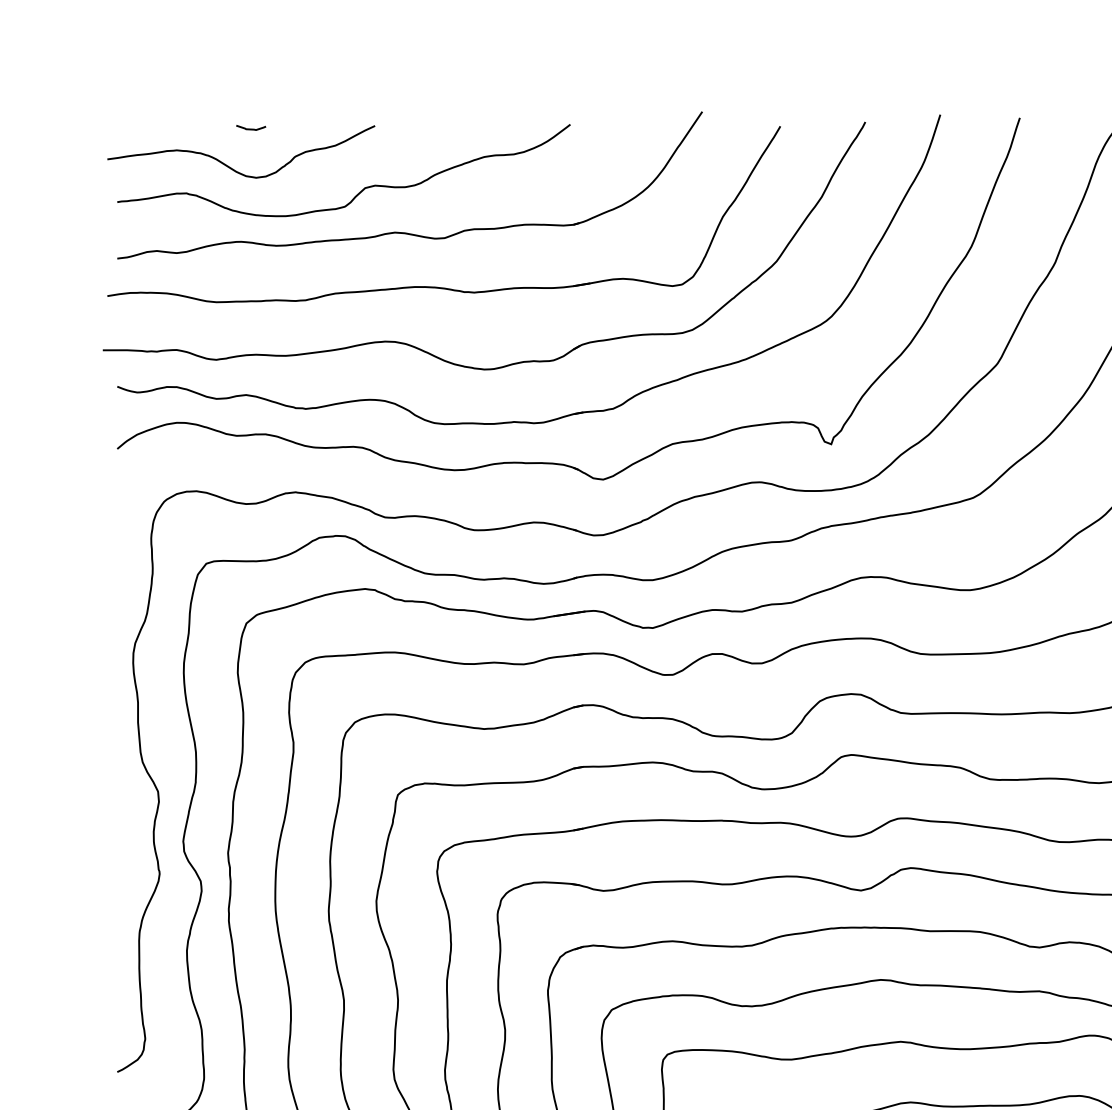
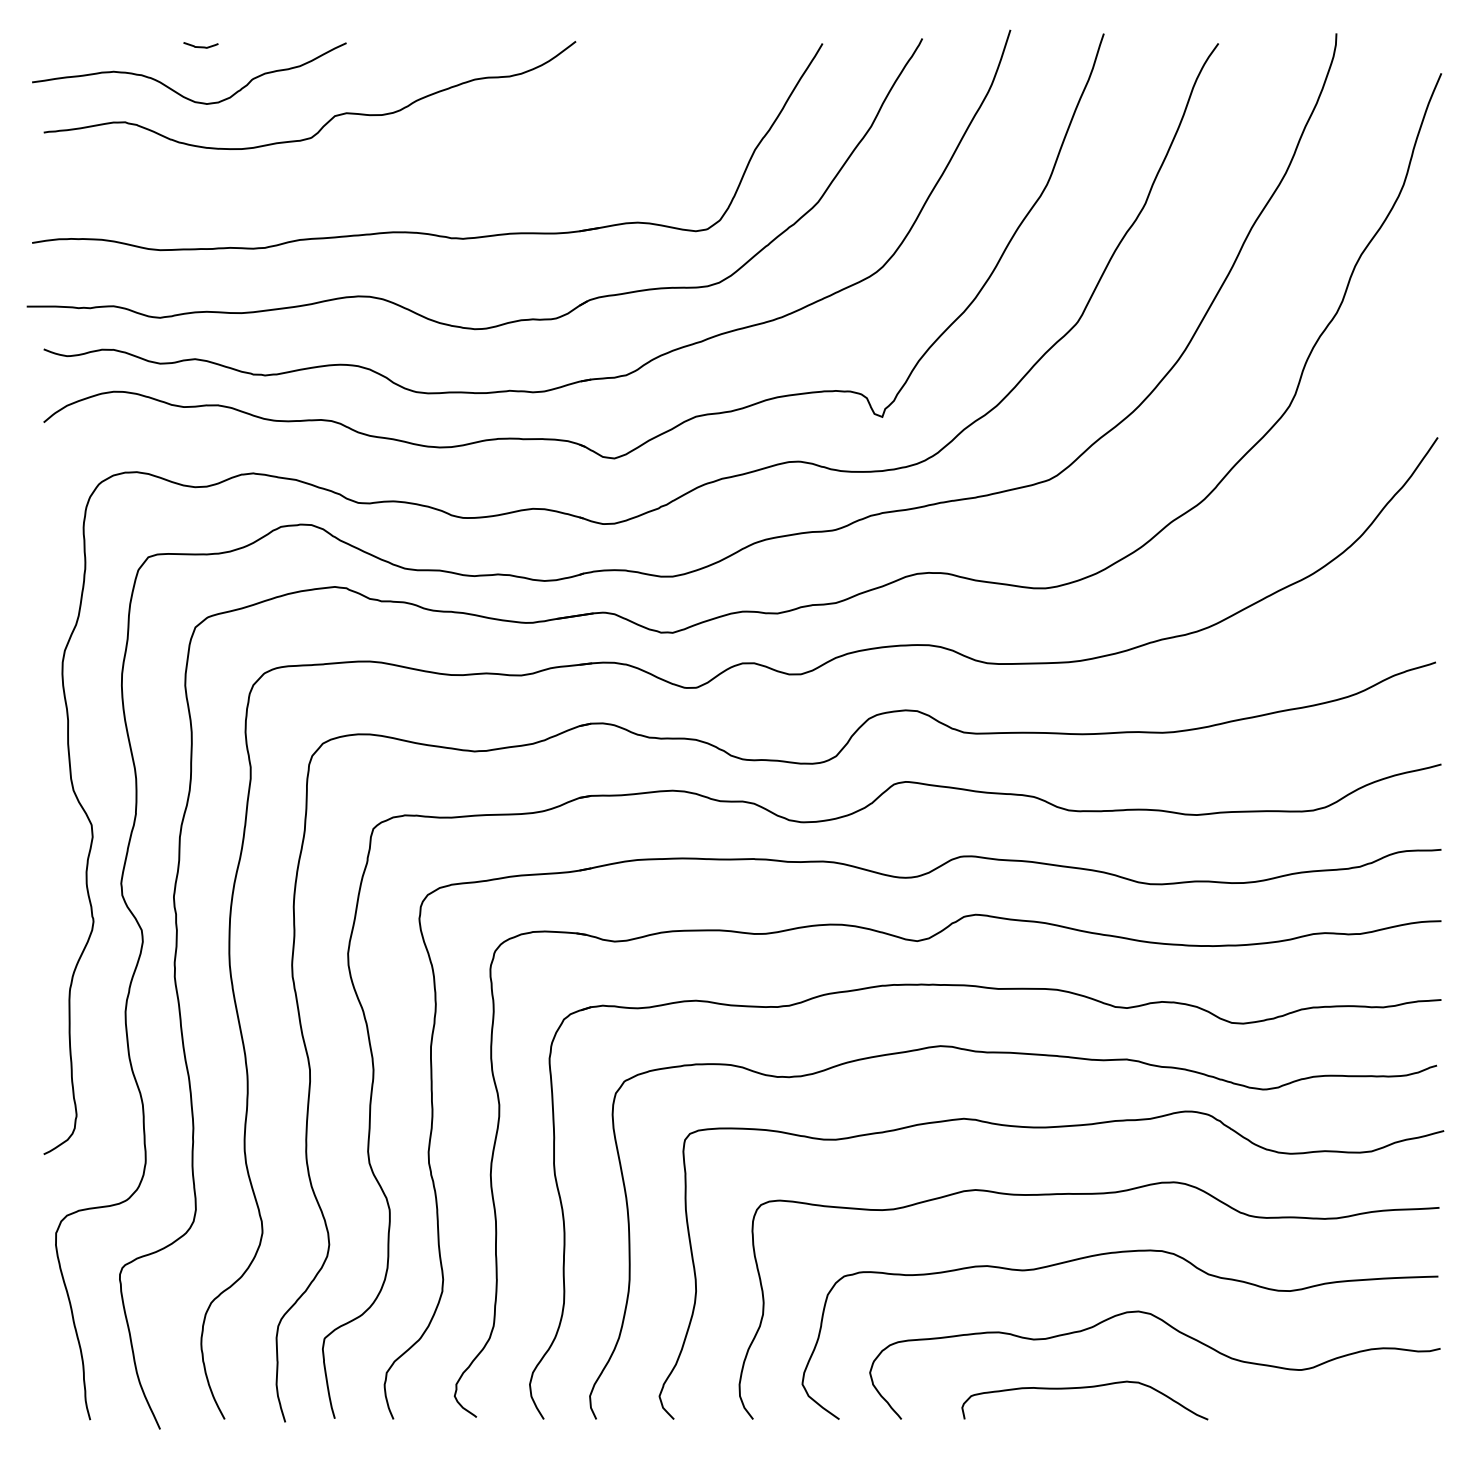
part: (407, 232) -> (384, 168), removed

